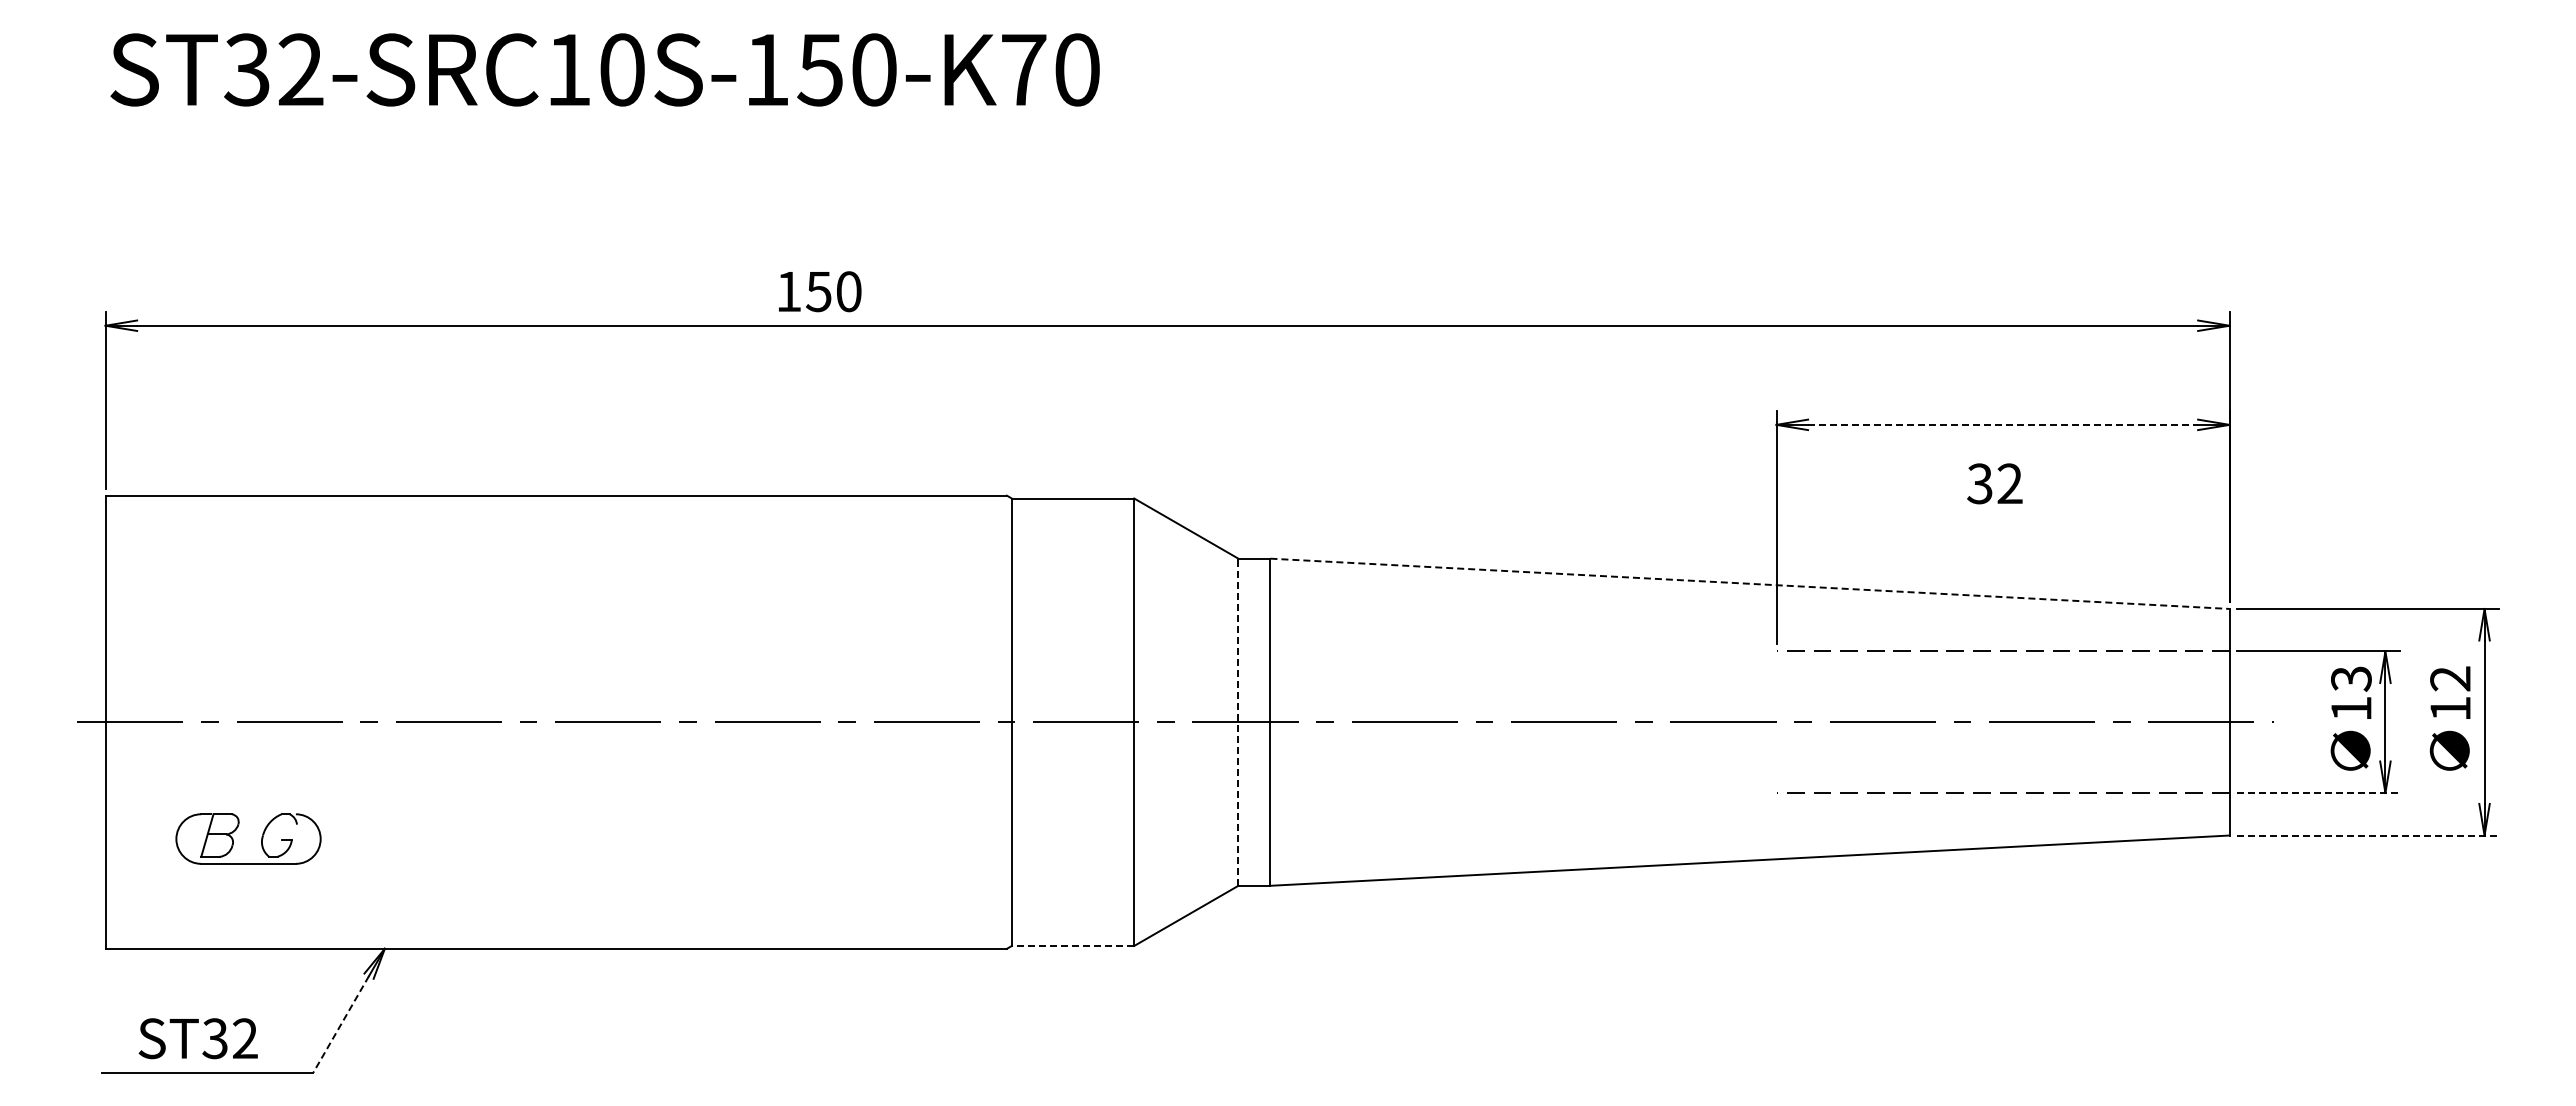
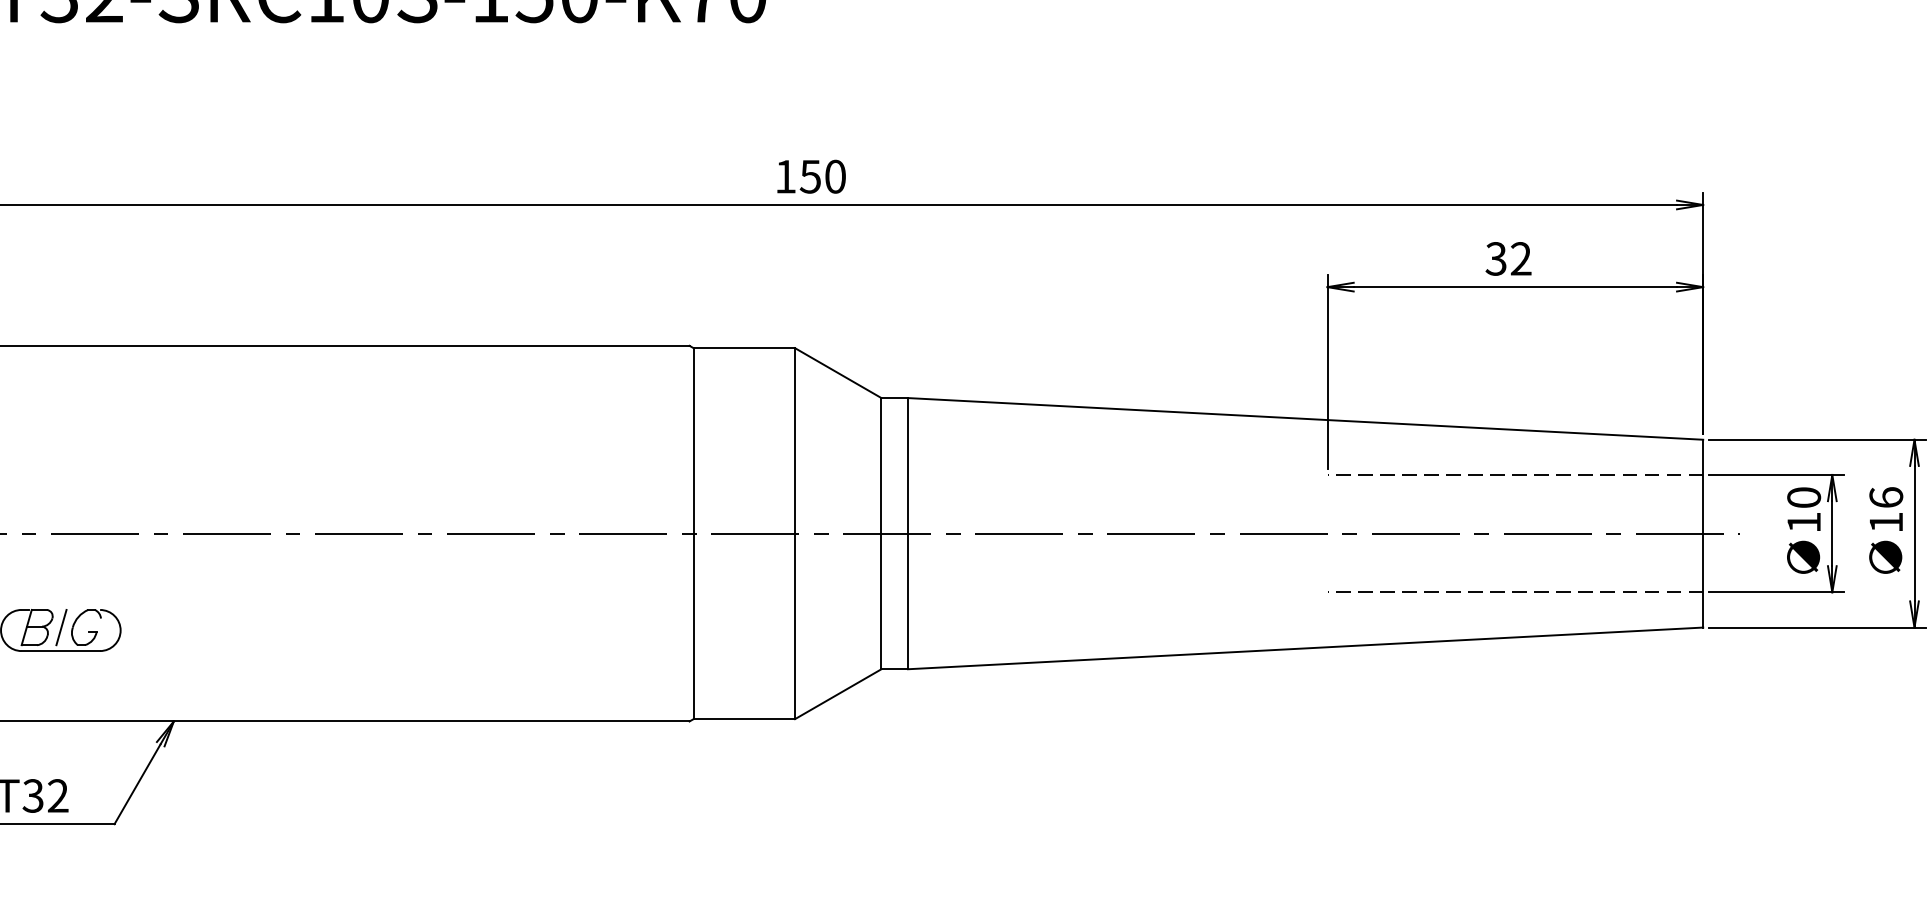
text: (820, 291) -> (811, 176), moved
line: (2003, 424) -> (1515, 286), dashed -> solid
text: (1994, 483) -> (1508, 258), moved
line: (1750, 583) -> (1305, 418), dashed -> solid
text: (2351, 678) -> (1804, 497), 13 -> 10
text: (2450, 678) -> (1886, 497), 12 -> 16
line: (1238, 722) -> (881, 533), dashed -> solid
line: (2318, 793) -> (1776, 592), dashed -> solid
line: (249, 835) -> (61, 627), added
line: (2367, 835) -> (1817, 627), dashed -> solid
line: (1072, 945) -> (743, 718), dashed -> solid
line: (341, 1024) -> (137, 784), dashed -> solid

